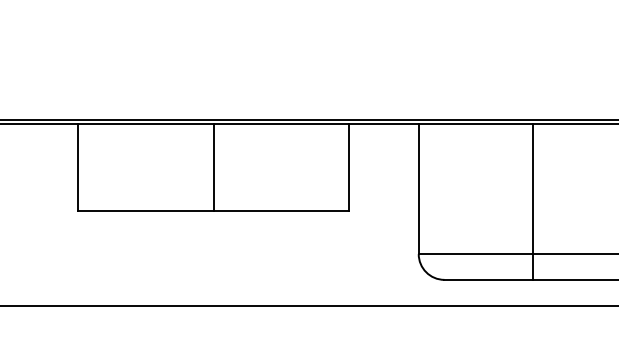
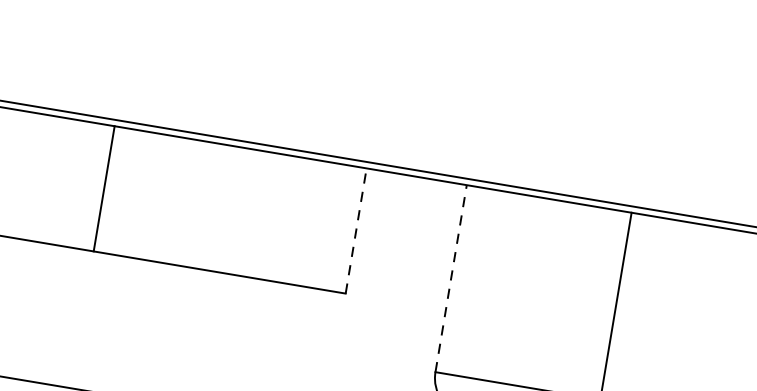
line: (213, 167) -> (104, 188), moved
line: (349, 167) -> (356, 230), solid -> dashed
line: (418, 189) -> (450, 278), solid -> dashed

